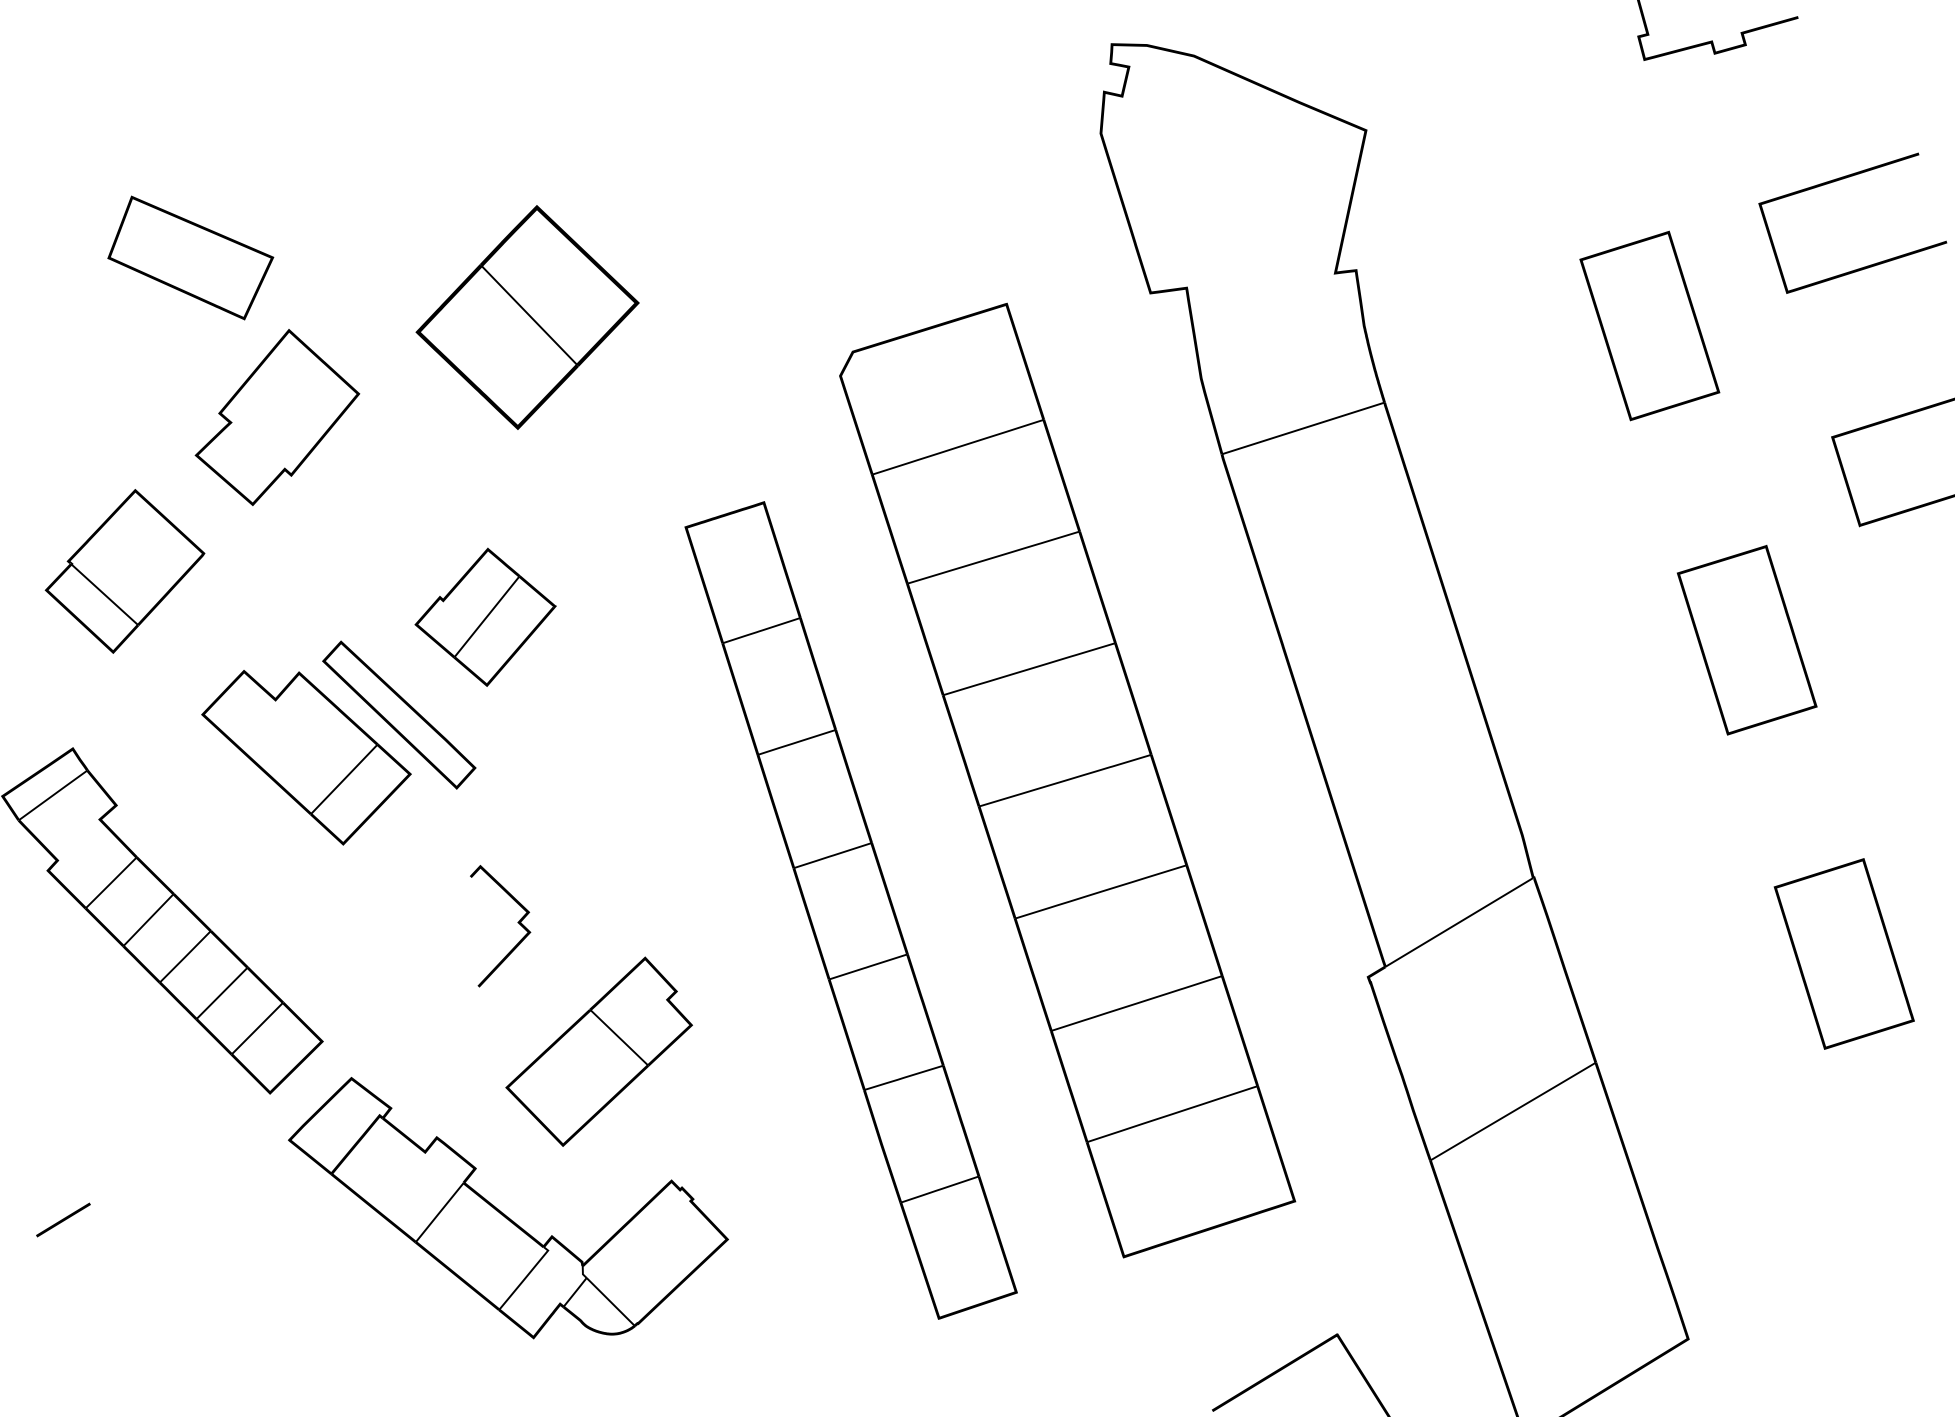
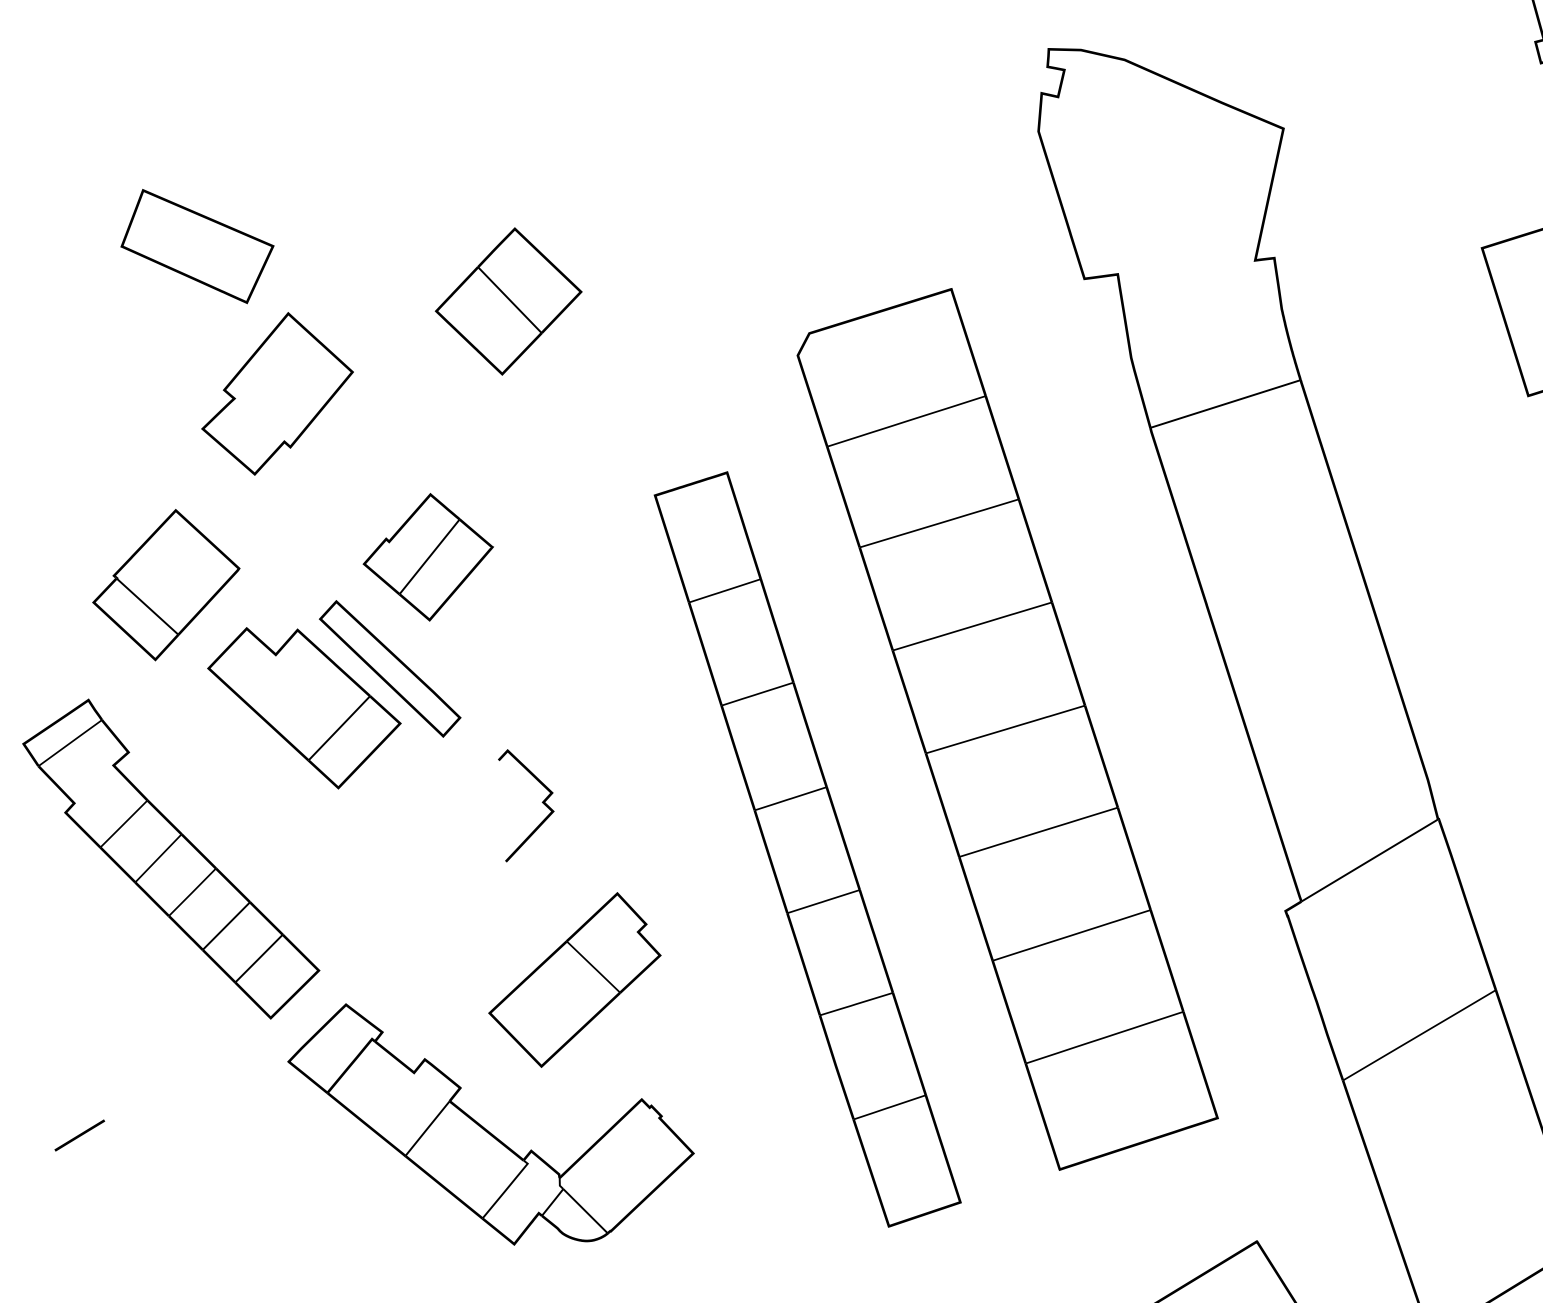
part: (527, 317) -> (508, 301), size x0.71
part: (124, 571) -> (165, 585), moved
part: (485, 616) -> (428, 556), moved
part: (517, 922) -> (541, 802), moved

